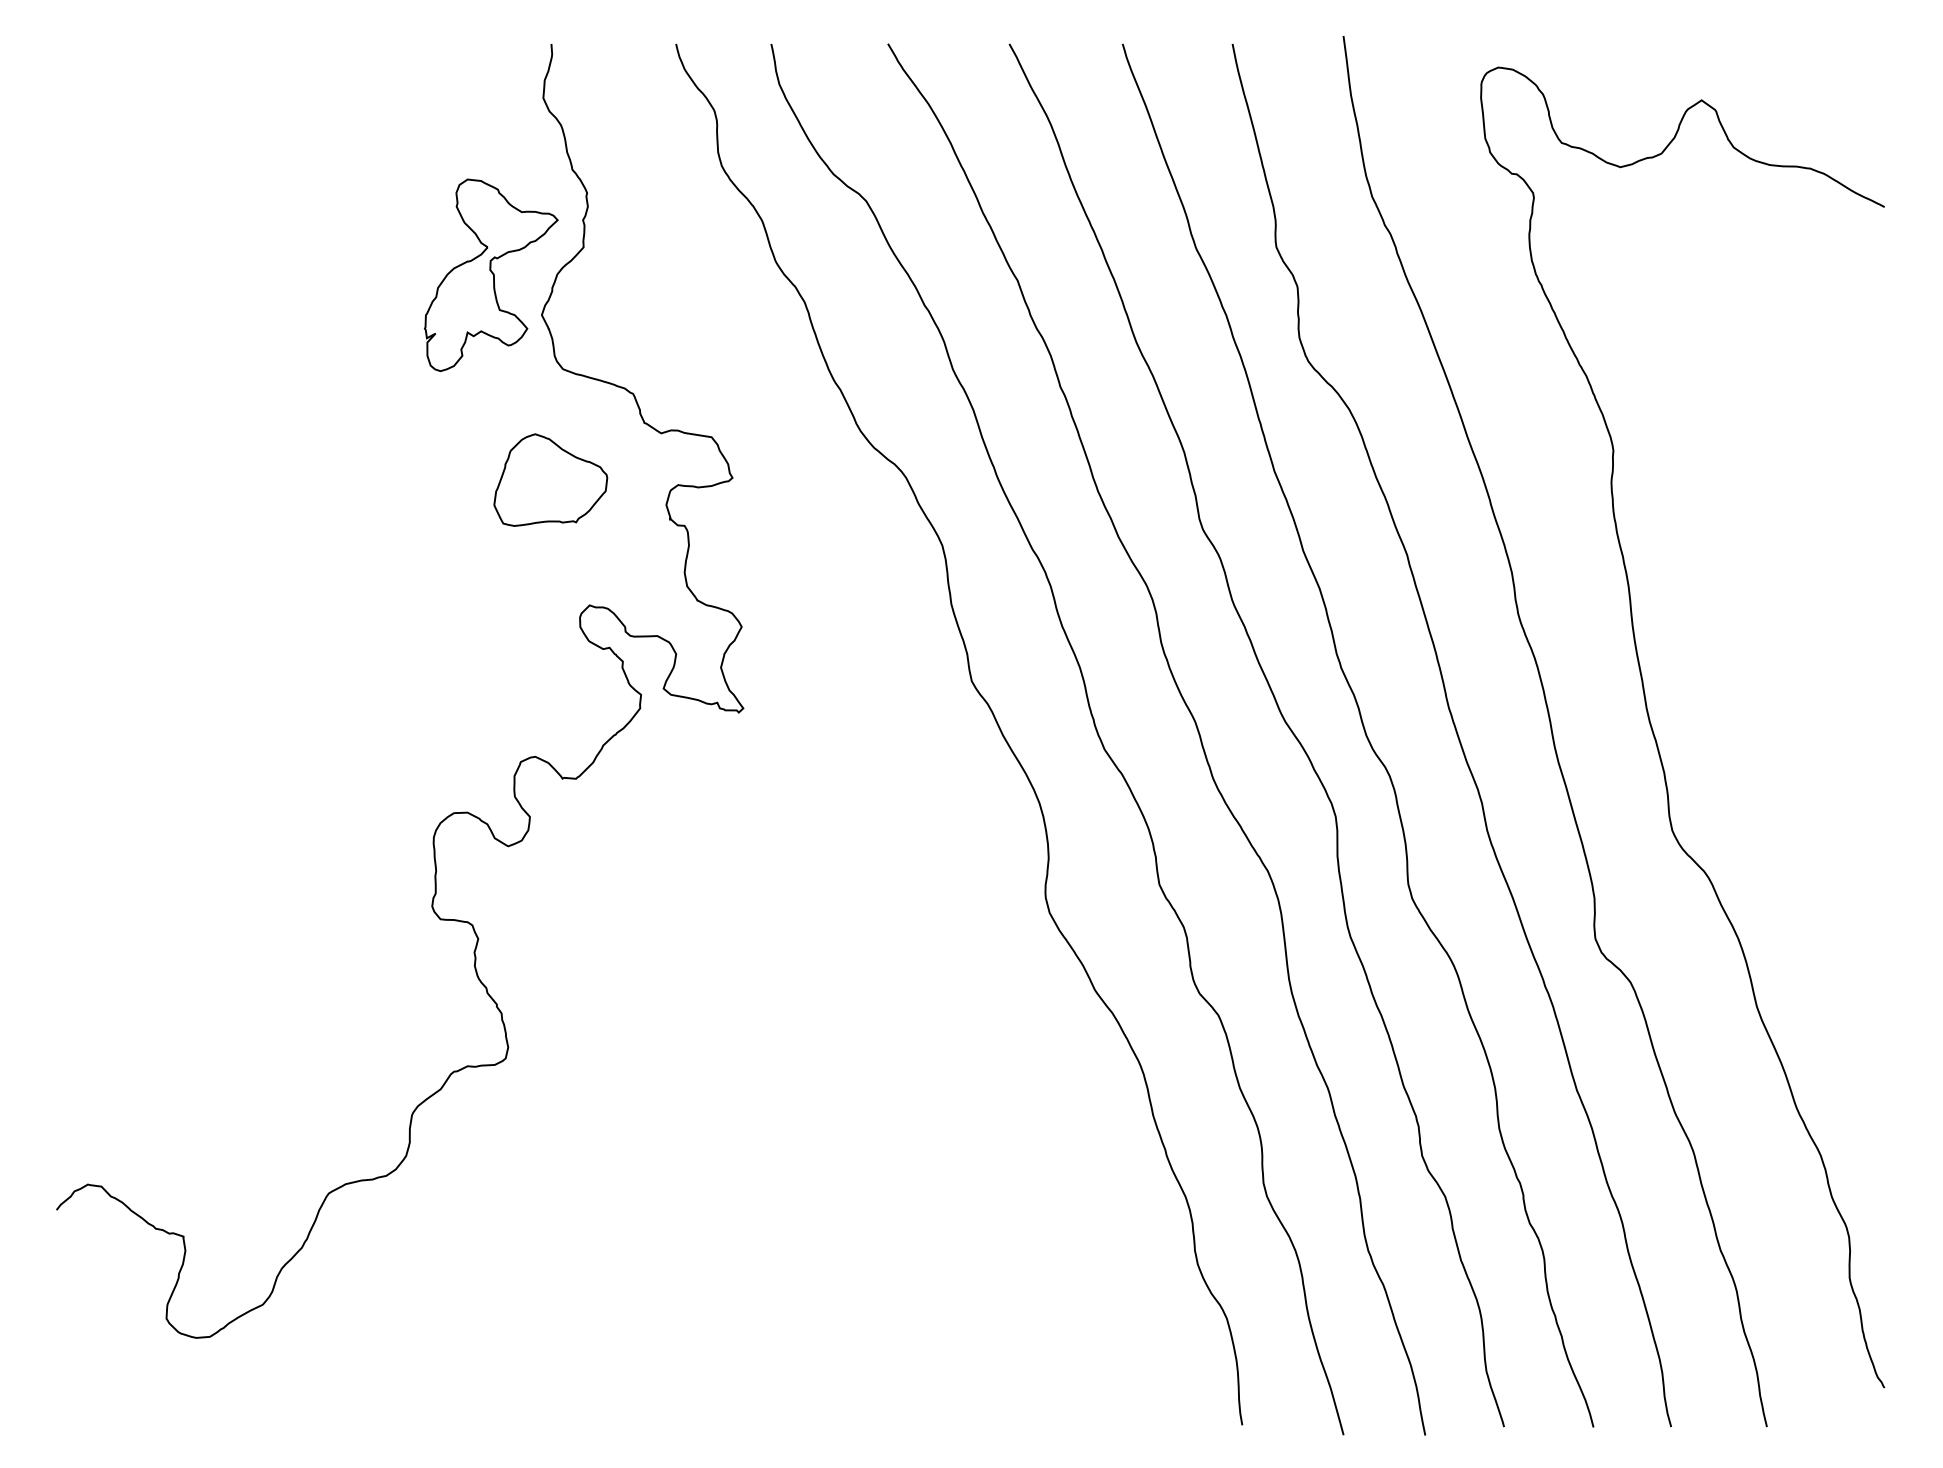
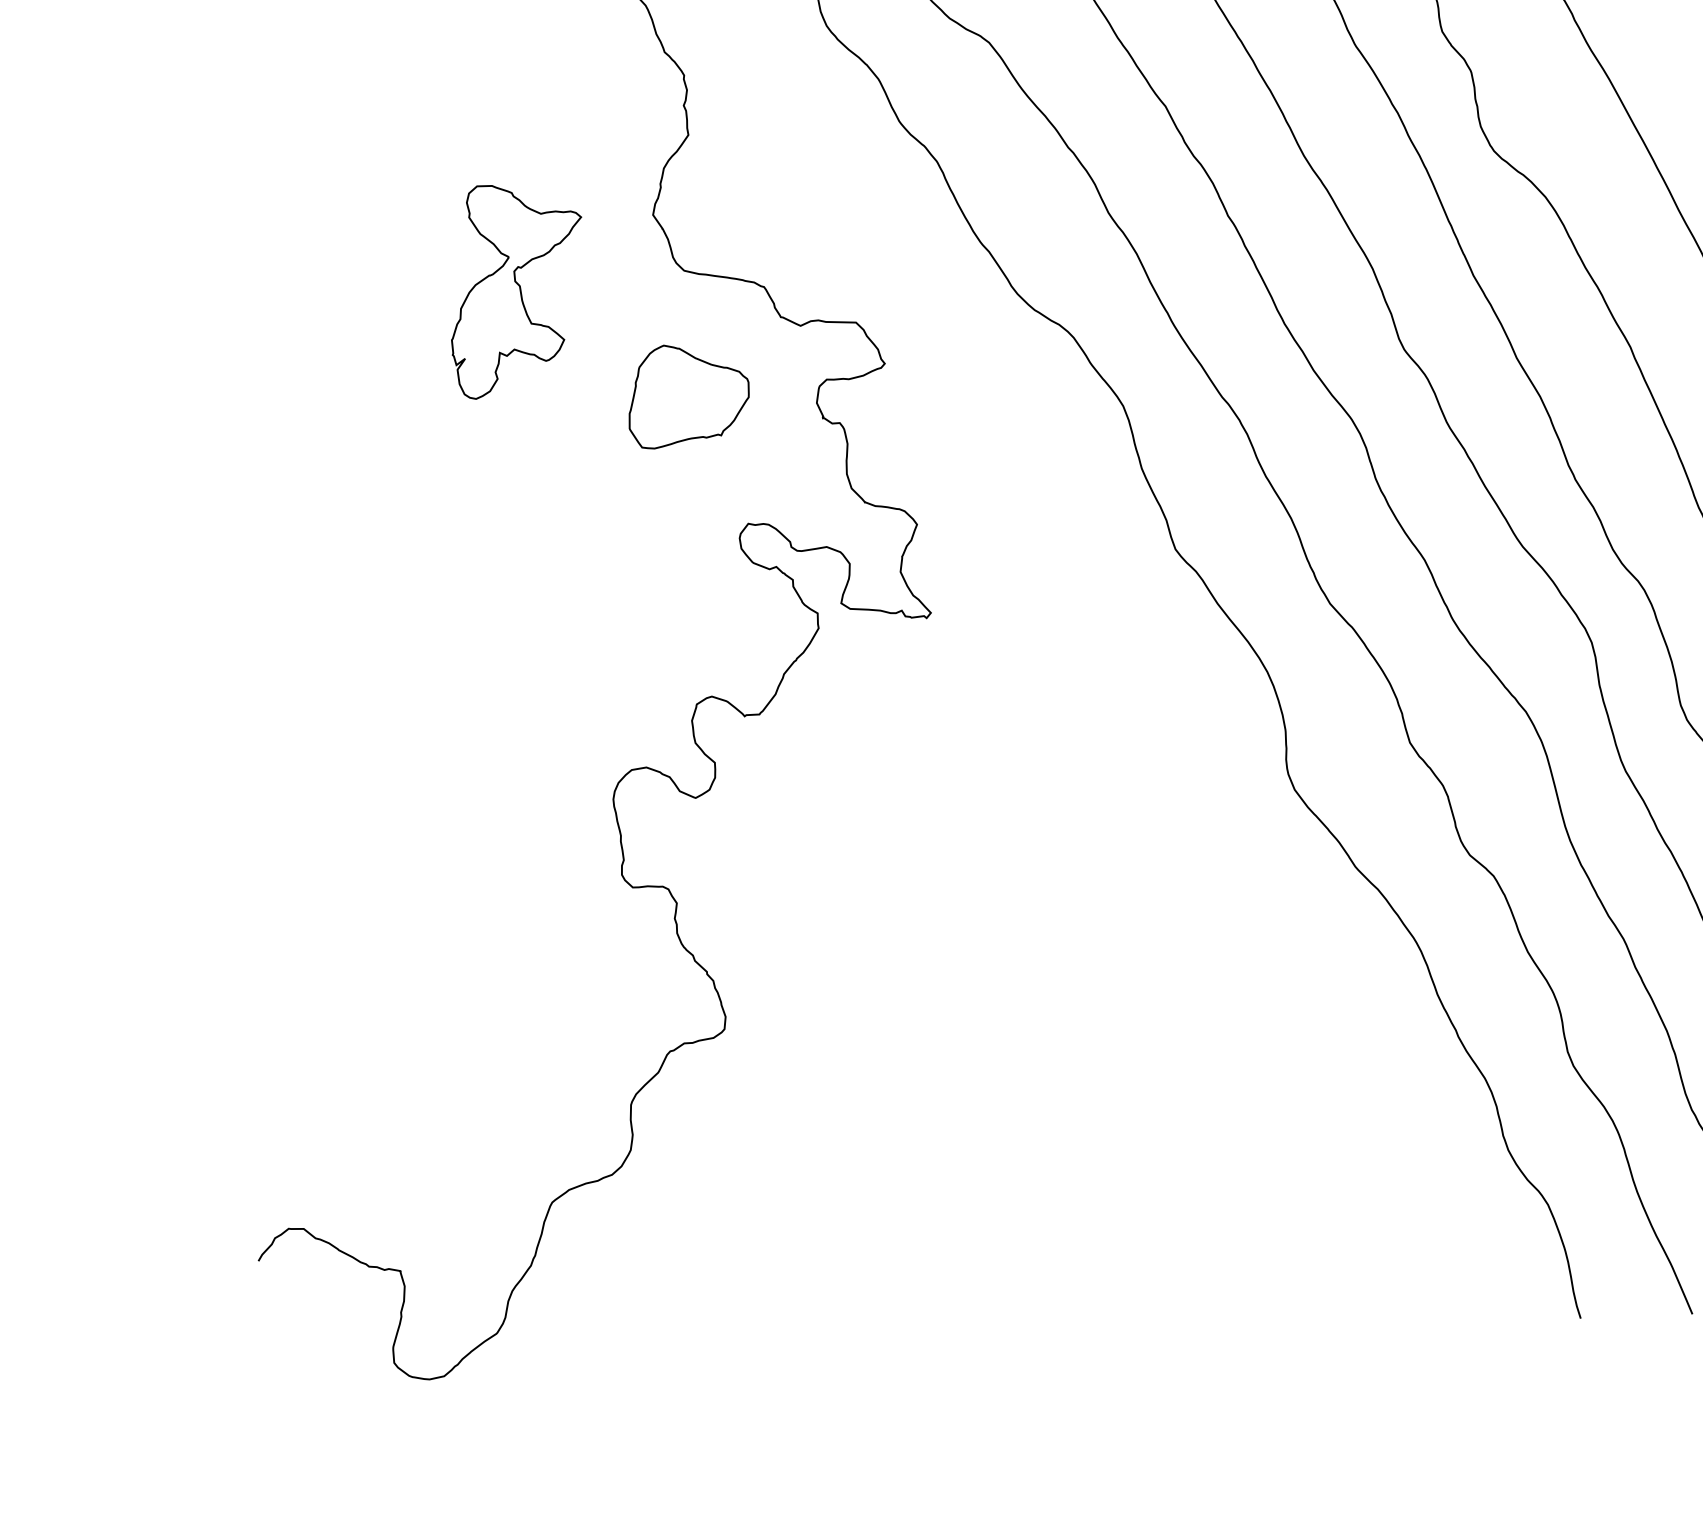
part: (491, 275) -> (517, 287), moved

